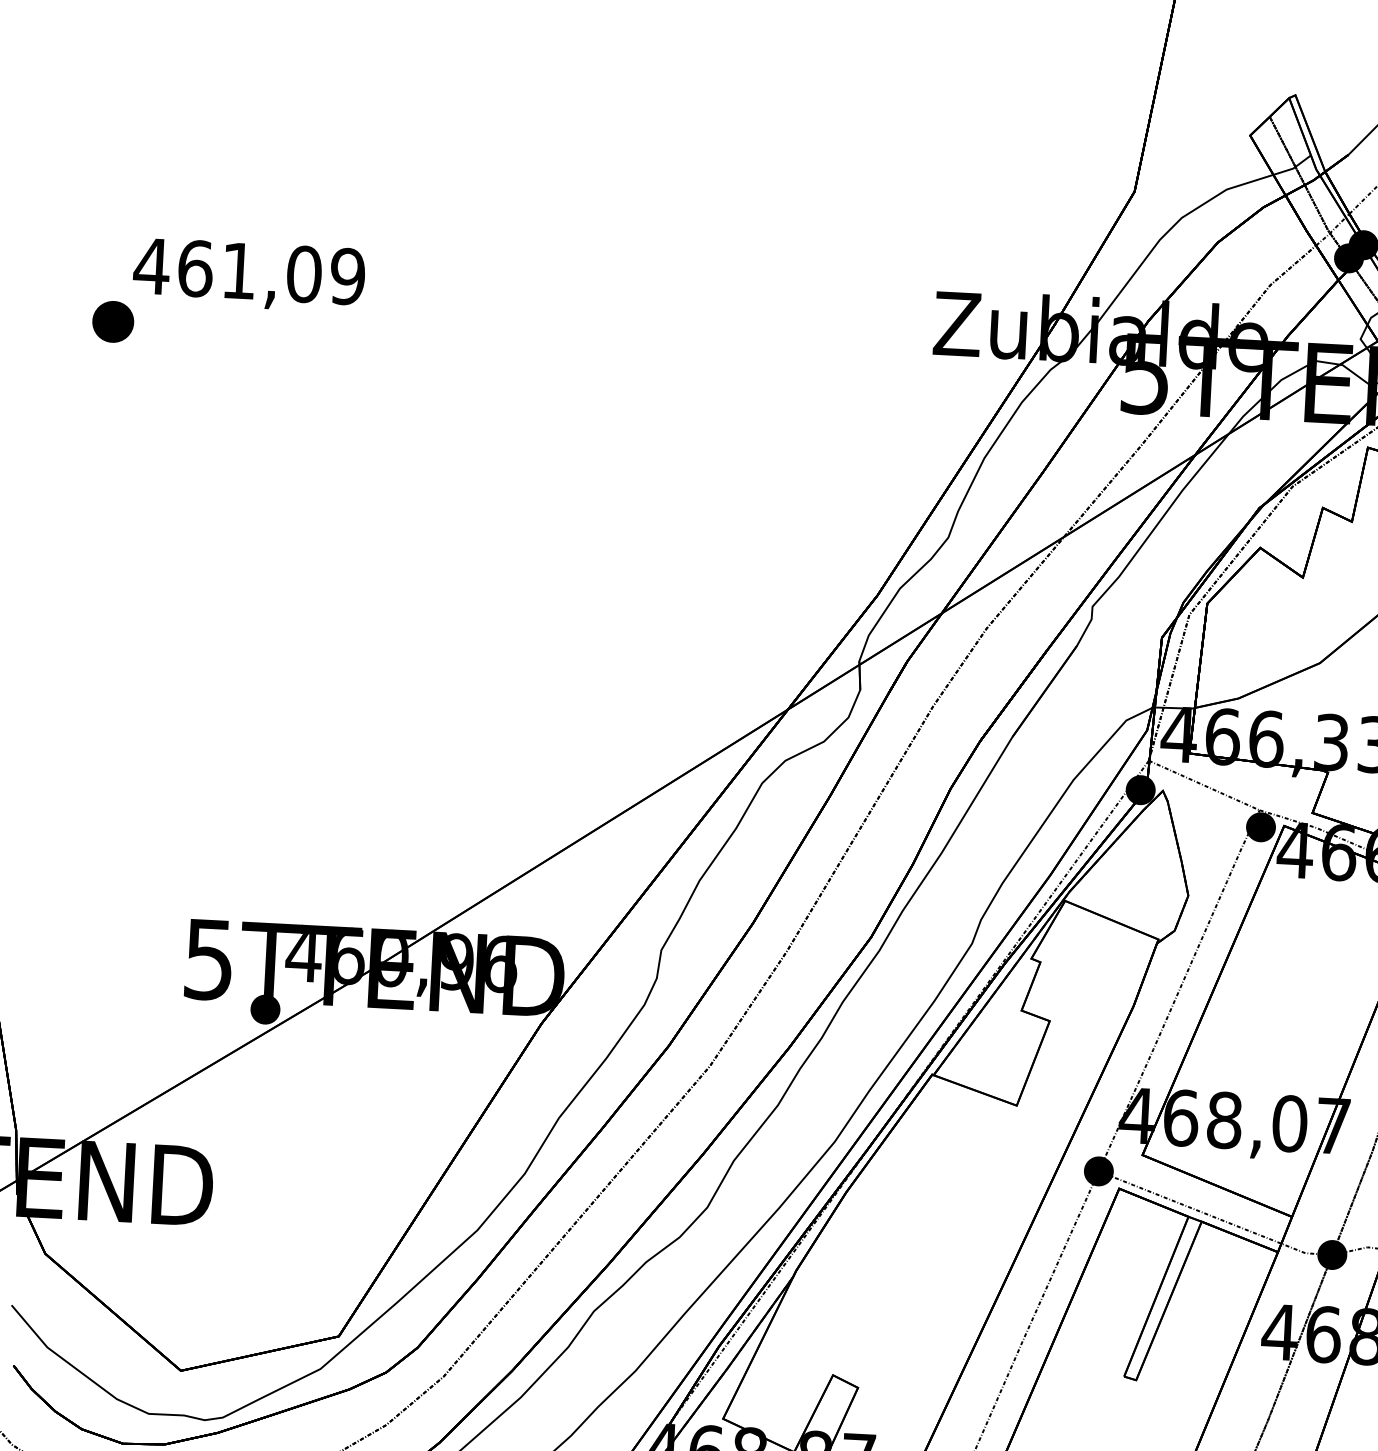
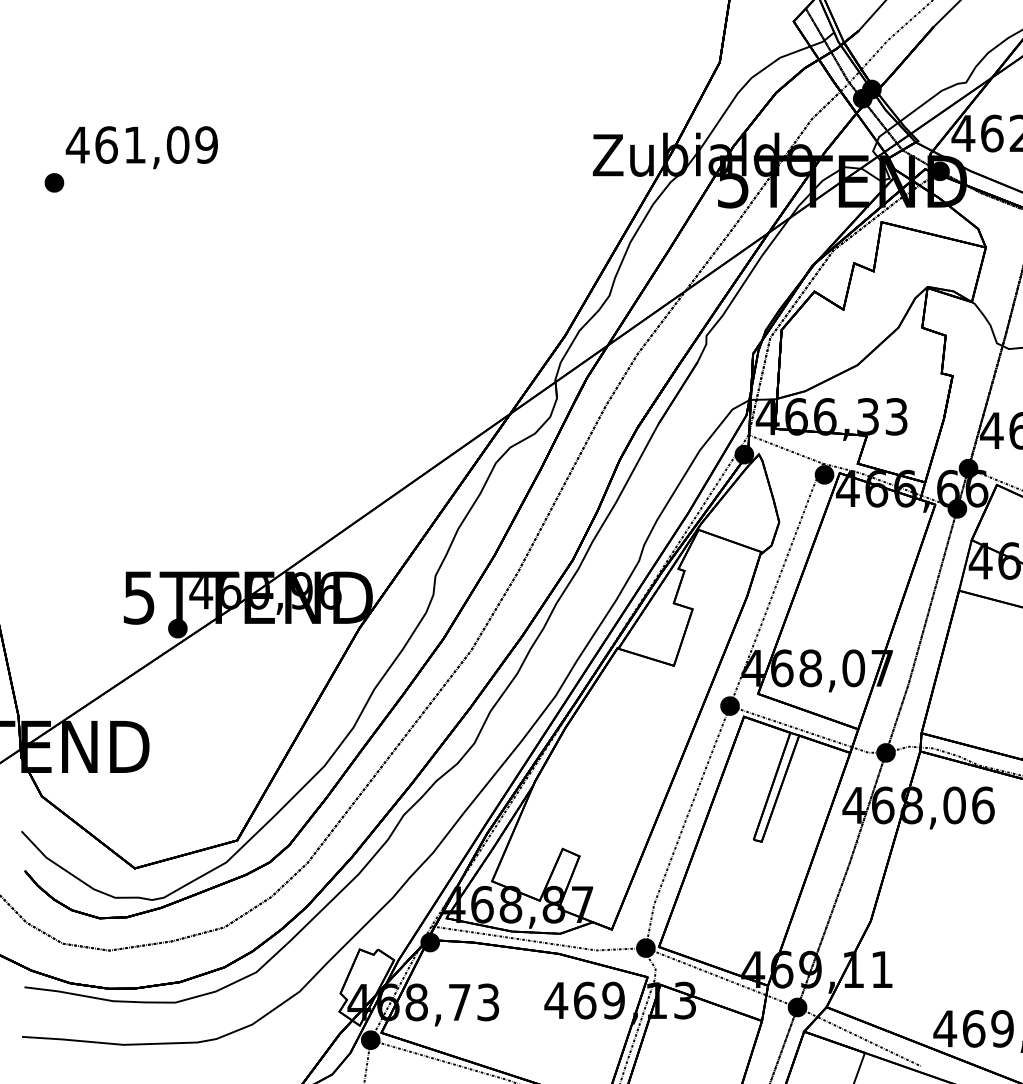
part: (113, 321) -> (54, 182), size x0.71

